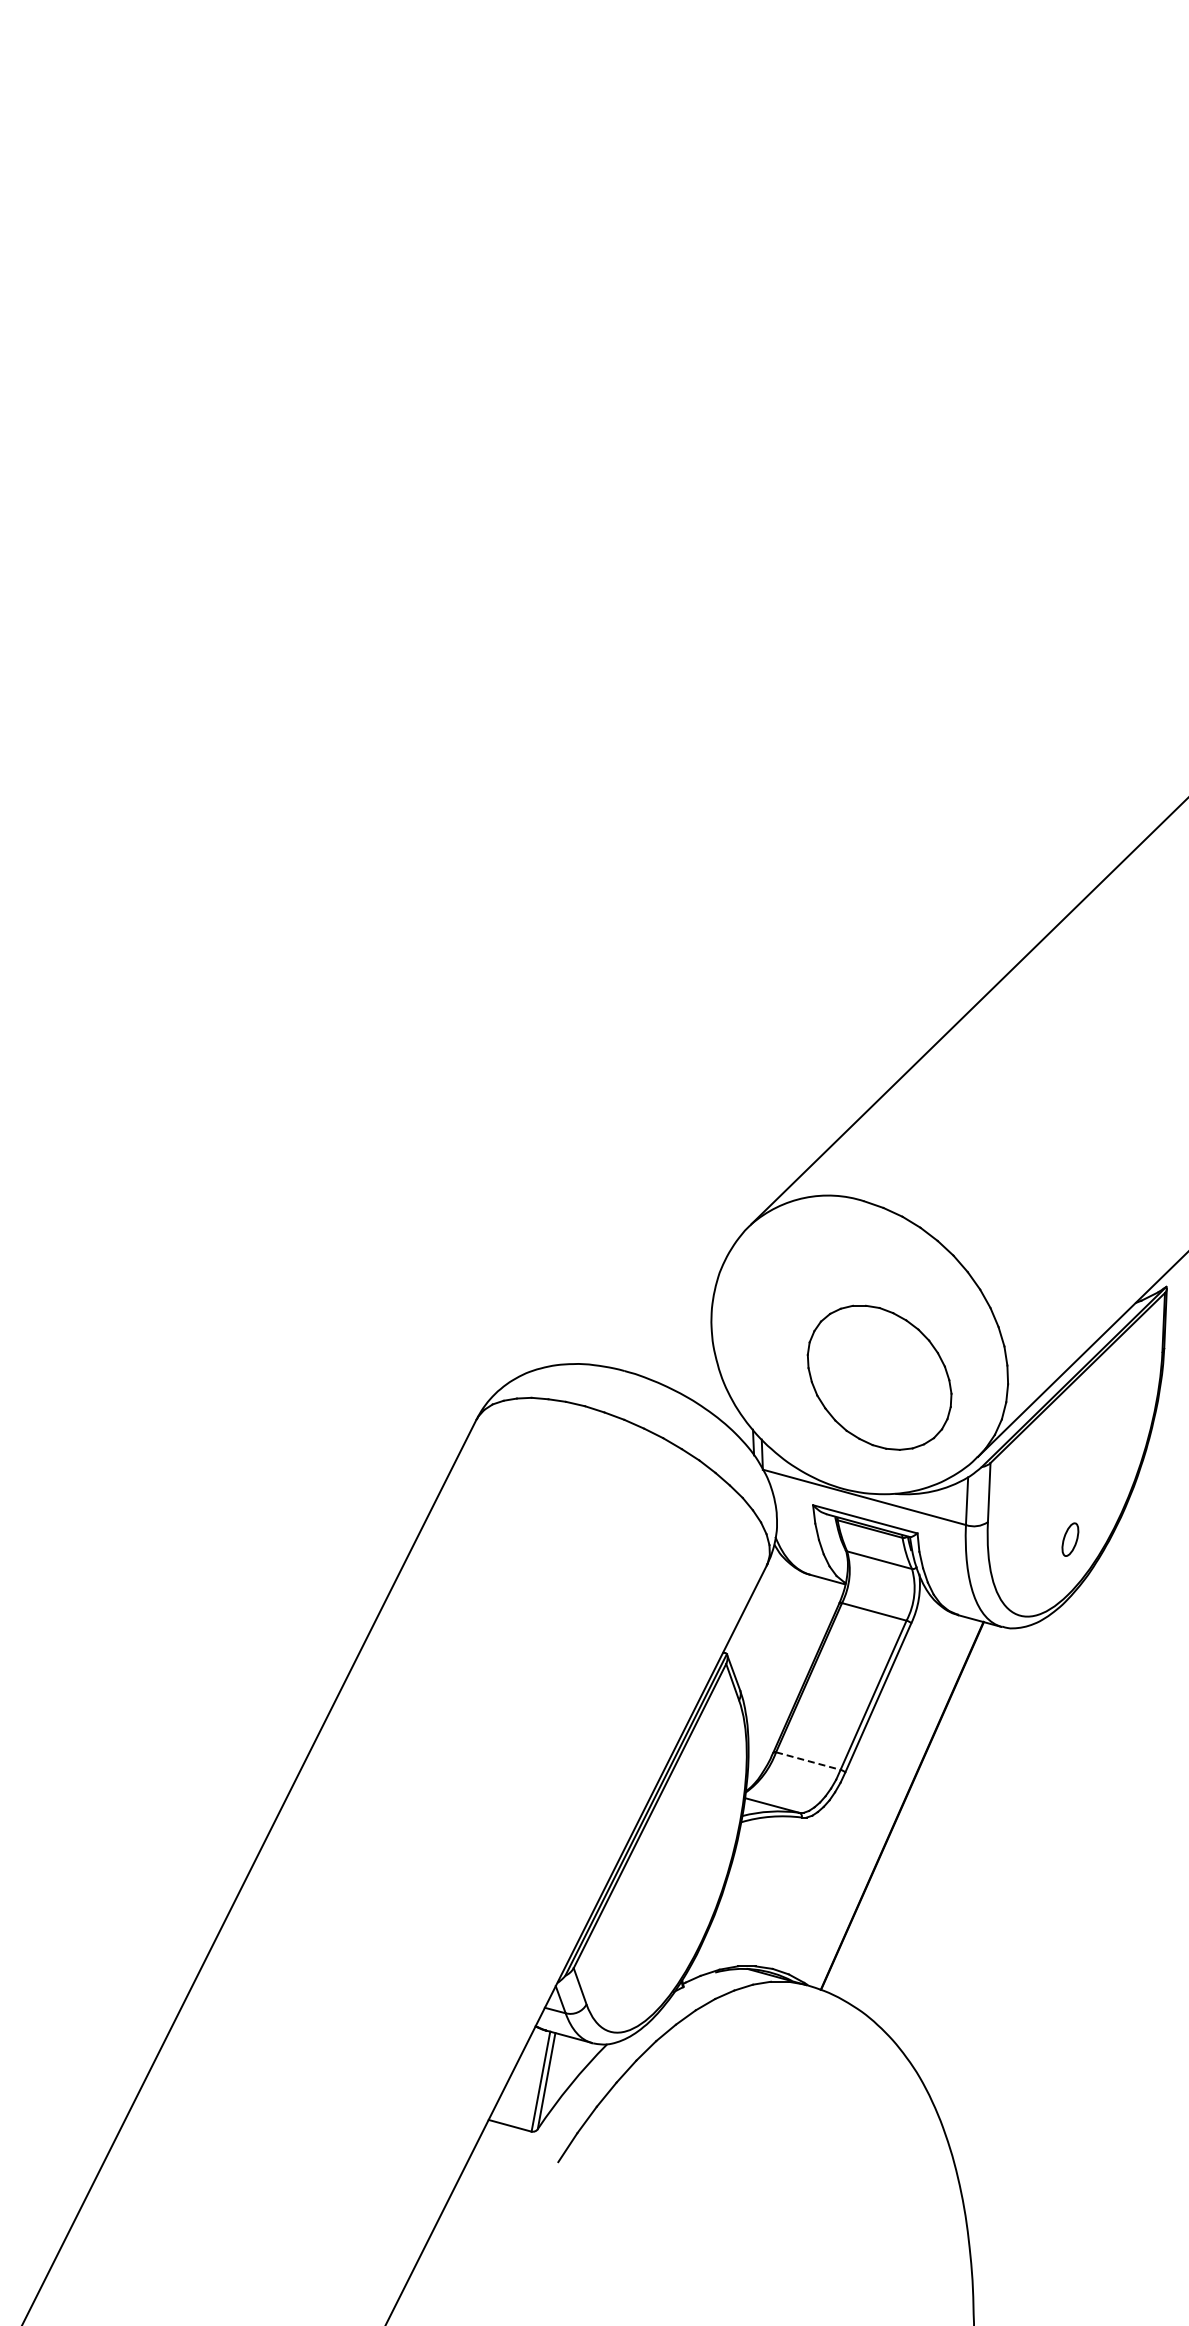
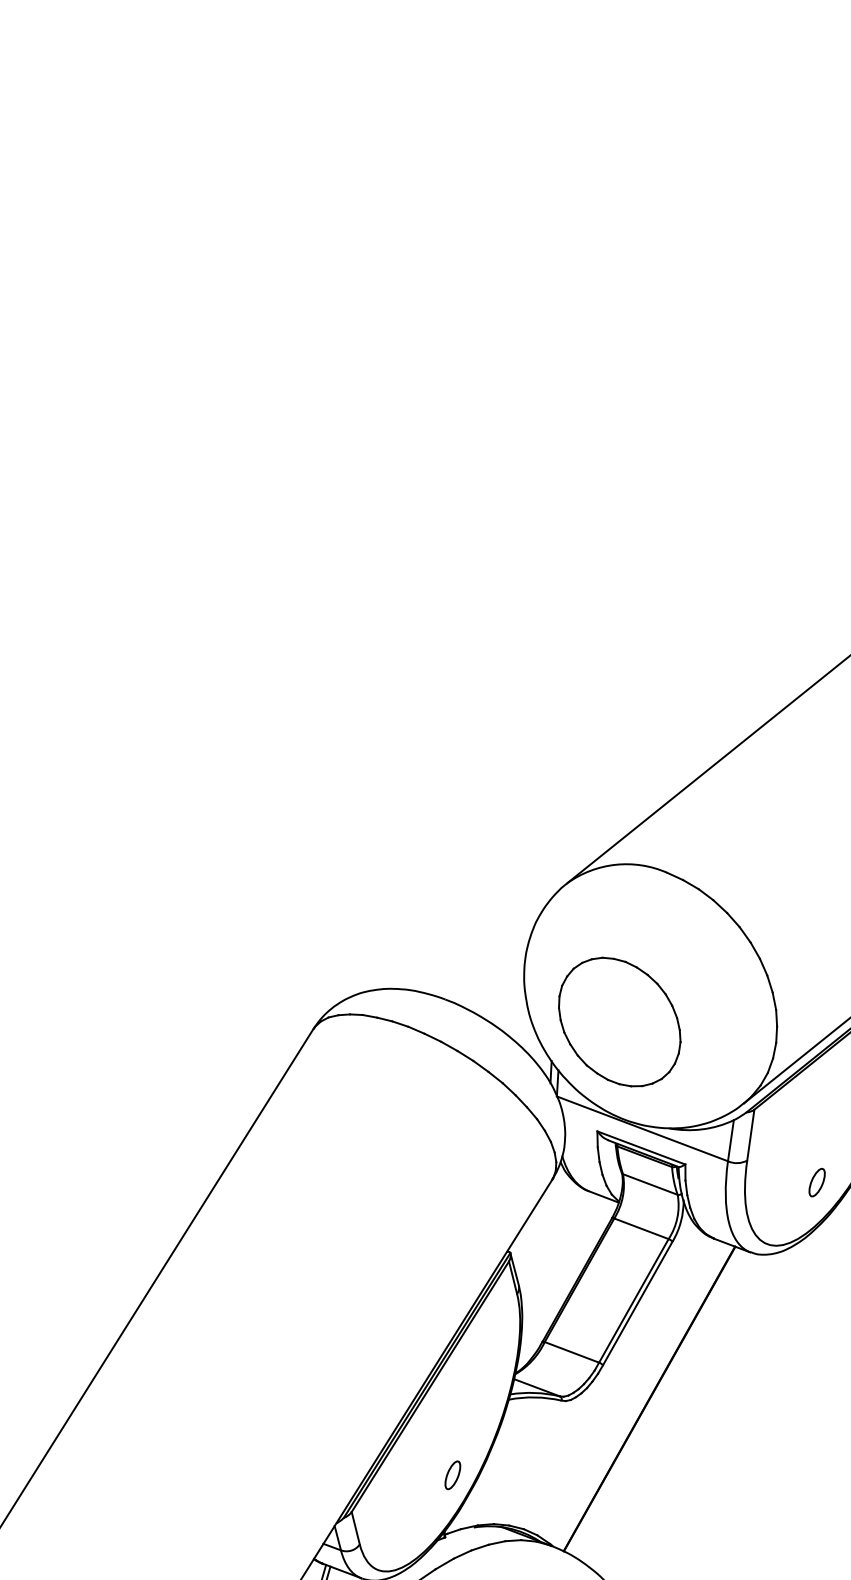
part: (879, 1377) -> (619, 1021), moved
line: (808, 1761) -> (572, 1352), dashed -> solid
part: (685, 1914) -> (452, 1474), added

